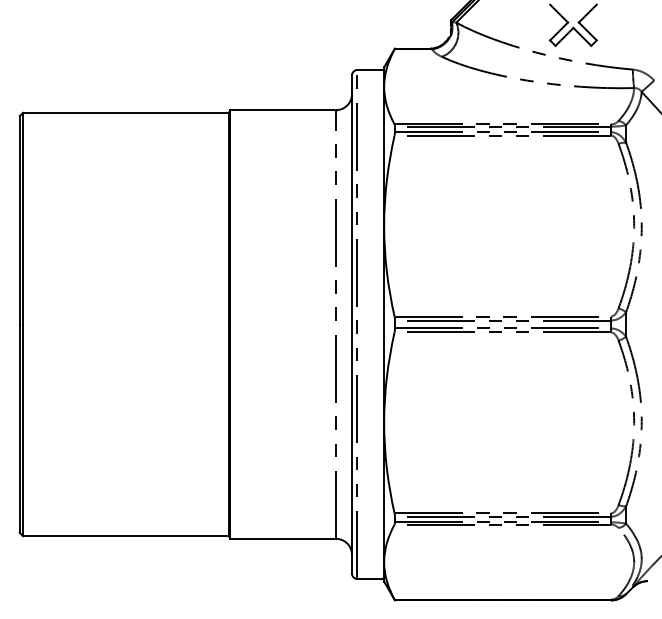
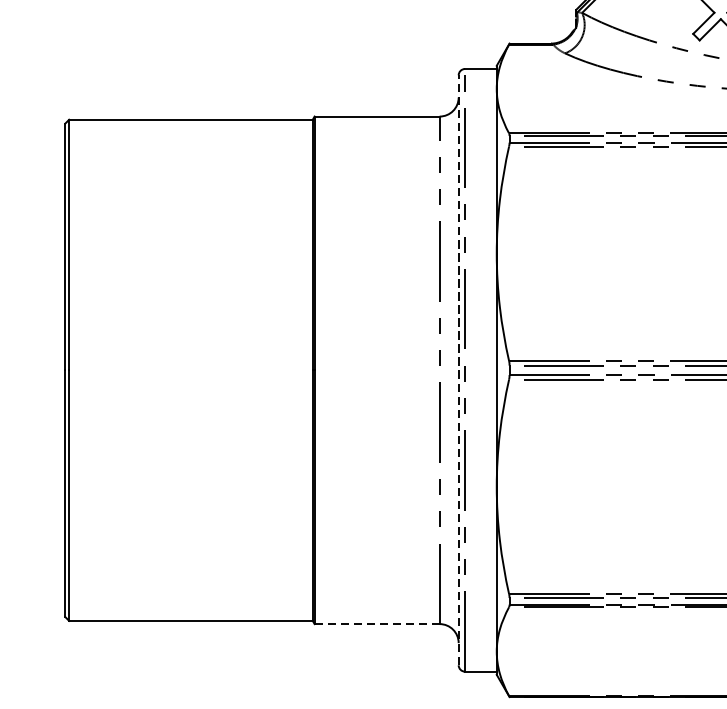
line: (352, 324) -> (459, 370), solid -> dashed
line: (283, 538) -> (377, 623), solid -> dashed

